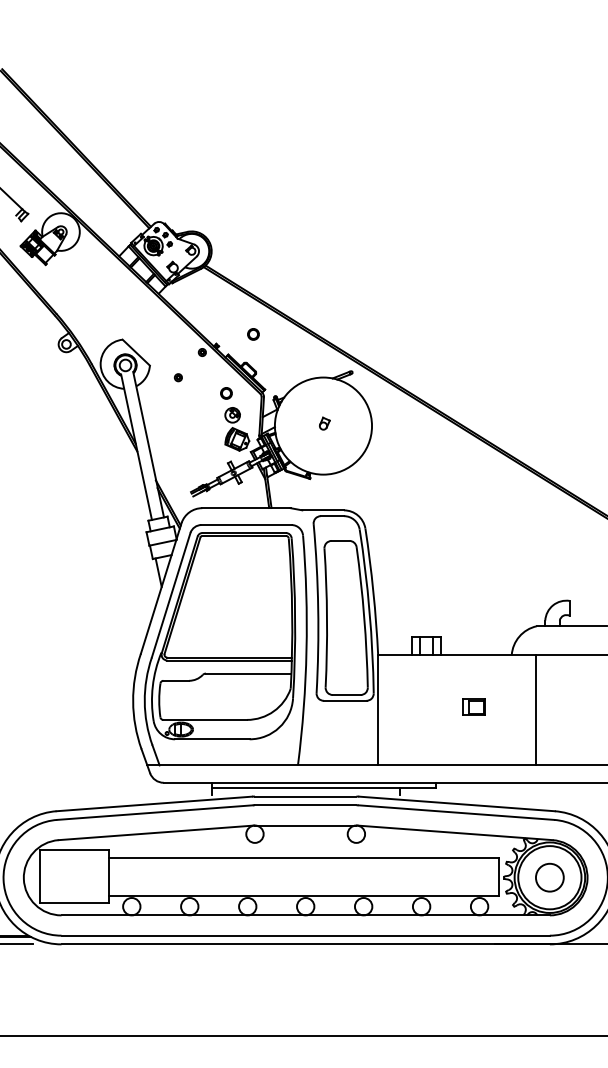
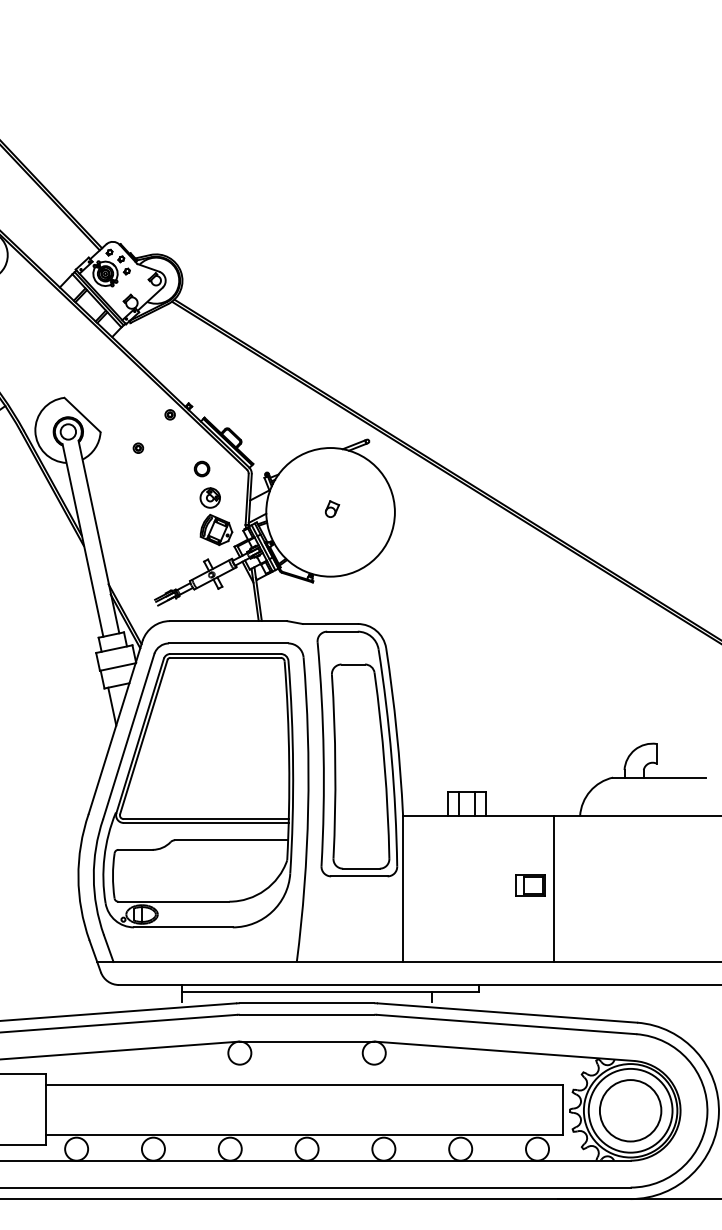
circle: (253, 334) -> (237, 390), removed
line: (536, 710) -> (554, 889), moved
circle: (549, 877) -> (630, 1110), size x1.67

